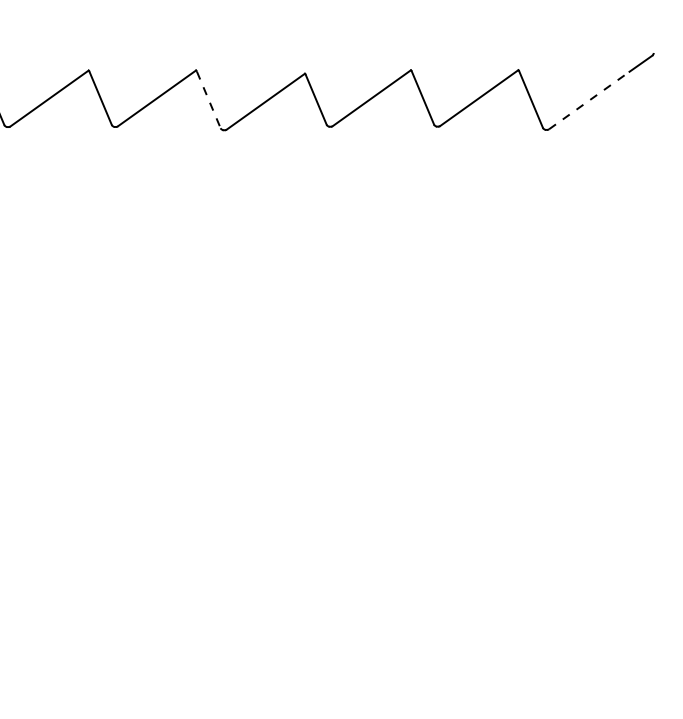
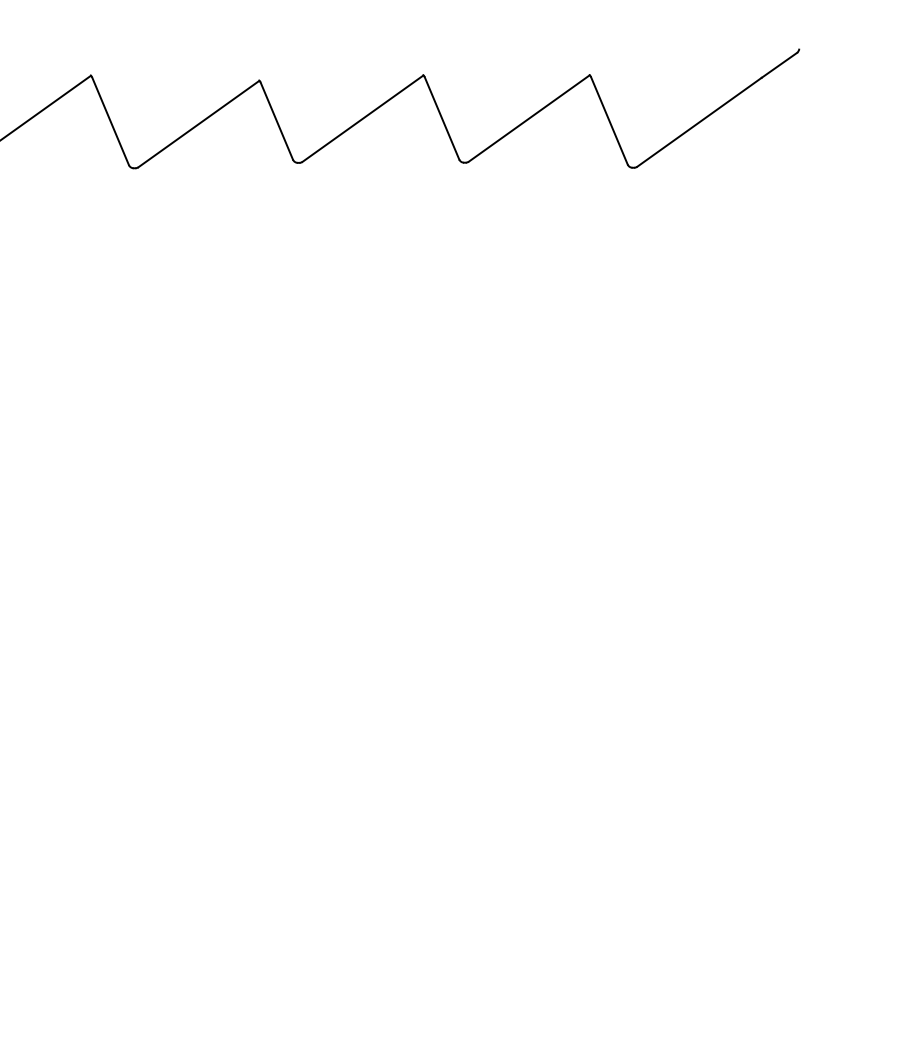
line: (208, 99) -> (110, 120), dashed -> solid
line: (589, 100) -> (699, 122), dashed -> solid

